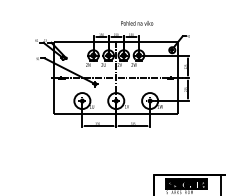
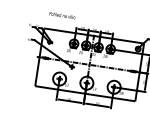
text: (137, 23) -> (62, 15), moved

